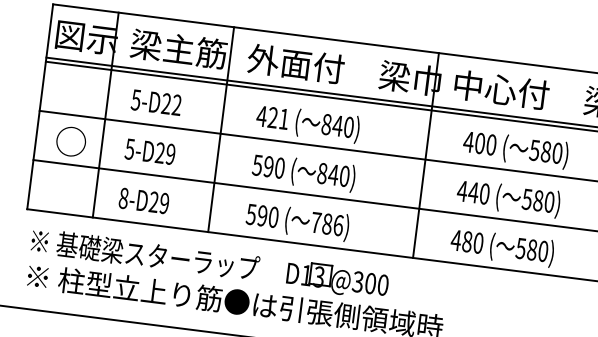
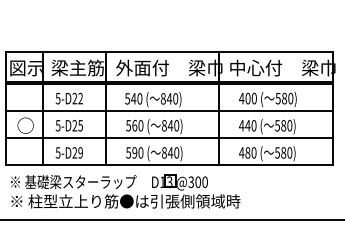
text: (272, 117) -> (133, 98), 421 -> 540
text: (170, 153) -> (80, 125), 5-D29 -> 5-D25
text: (268, 166) -> (134, 125), 590 -> 560
text: (122, 197) -> (57, 152), 8-D29 -> 5-D29
text: (327, 223) -> (170, 152), 786) -> 840)

